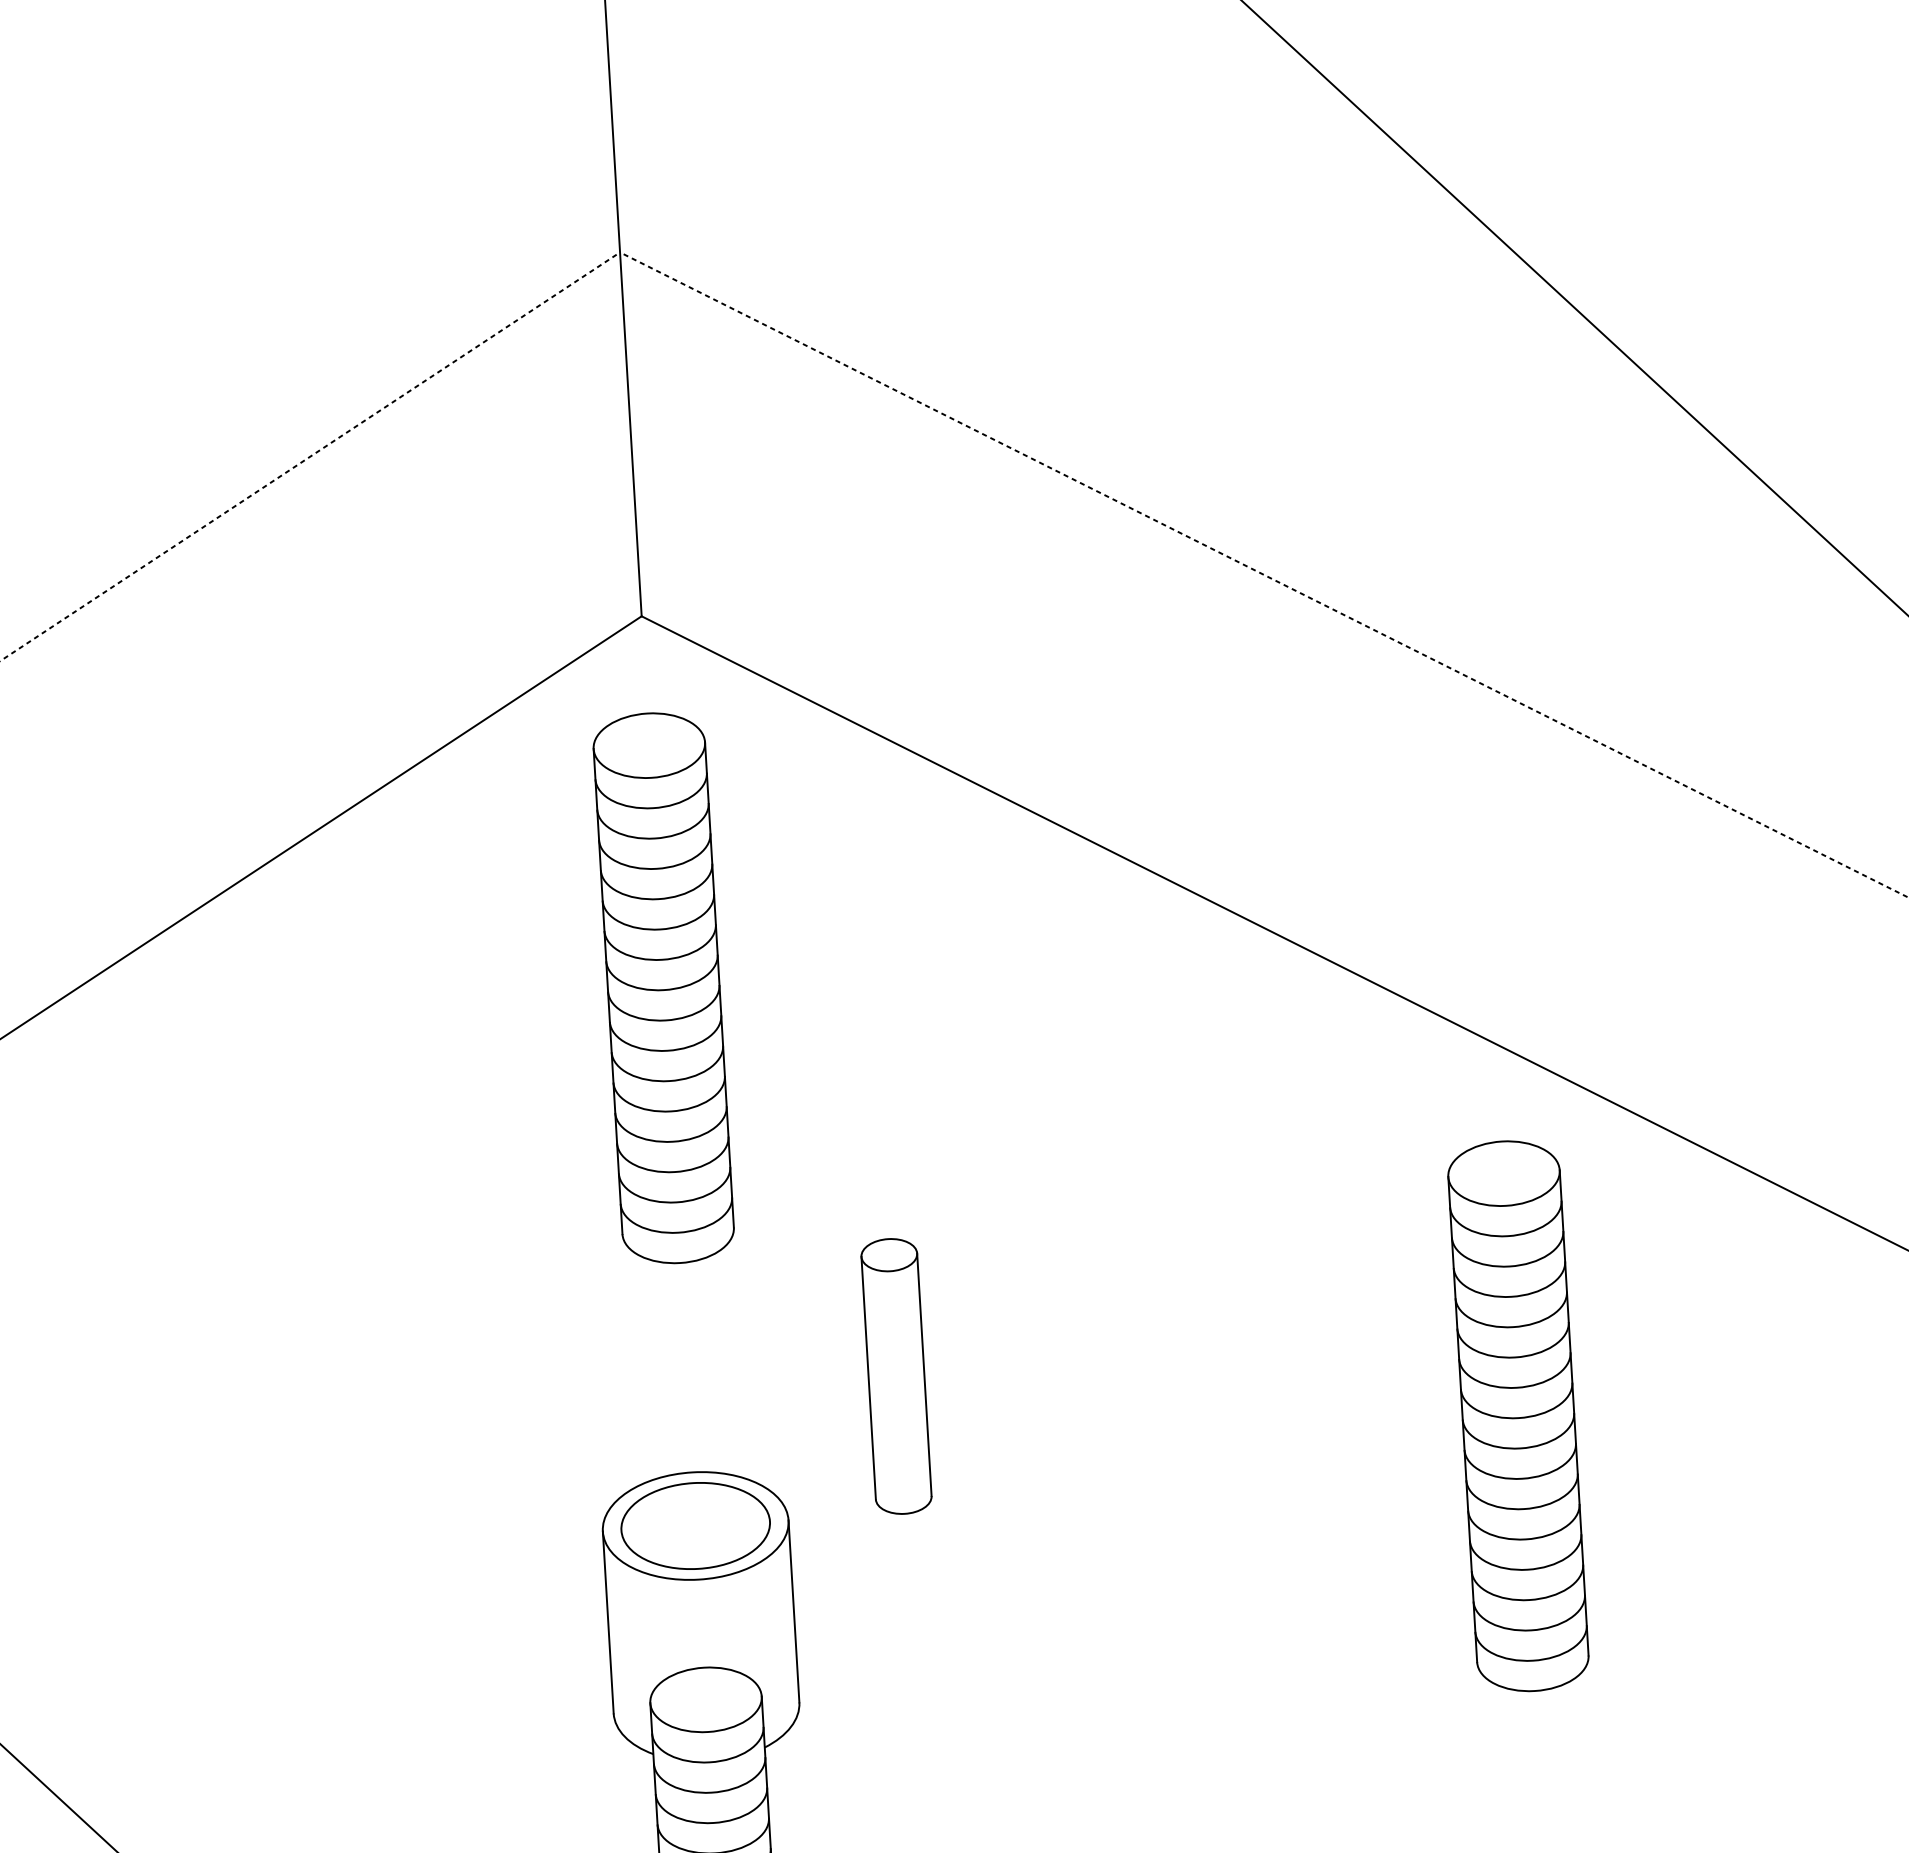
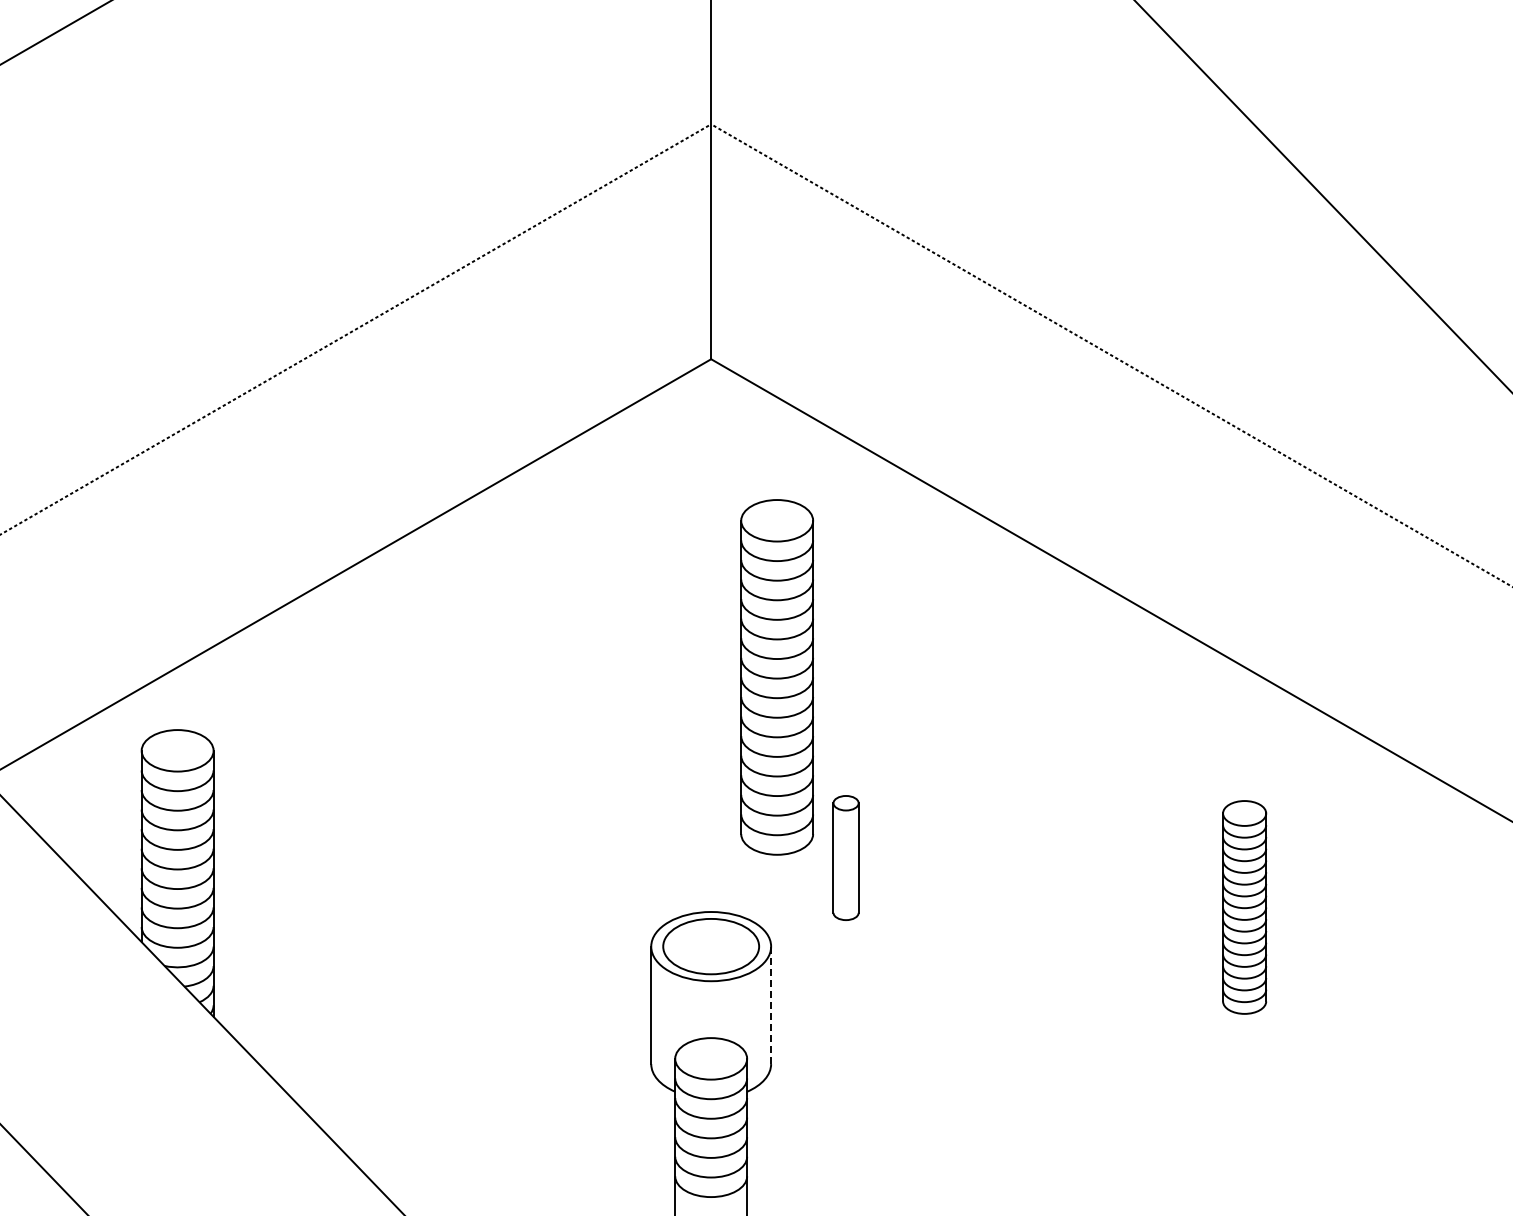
part: (662, 988) -> (776, 677), moved
part: (895, 1375) -> (845, 857), size x0.7
part: (1518, 1416) -> (1244, 907), size x0.6
line: (794, 1611) -> (771, 1005), solid -> dashed

